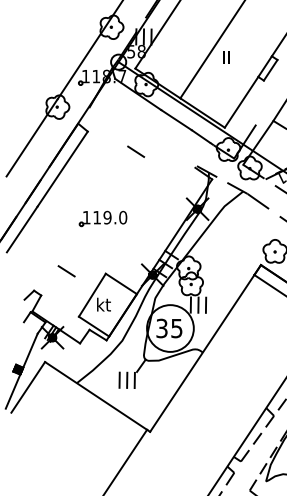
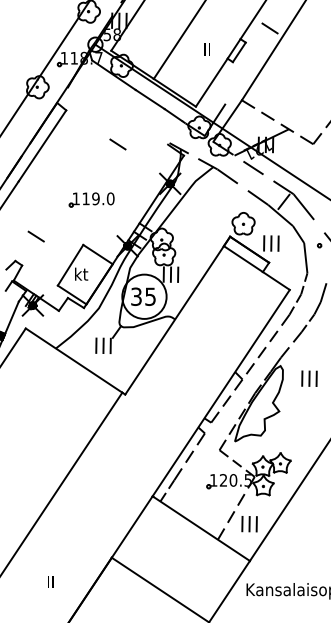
text: (225, 57) -> (206, 49), moved
line: (135, 151) -> (117, 144), moved
part: (102, 218) -> (91, 199), moved
line: (65, 271) -> (35, 236), moved

